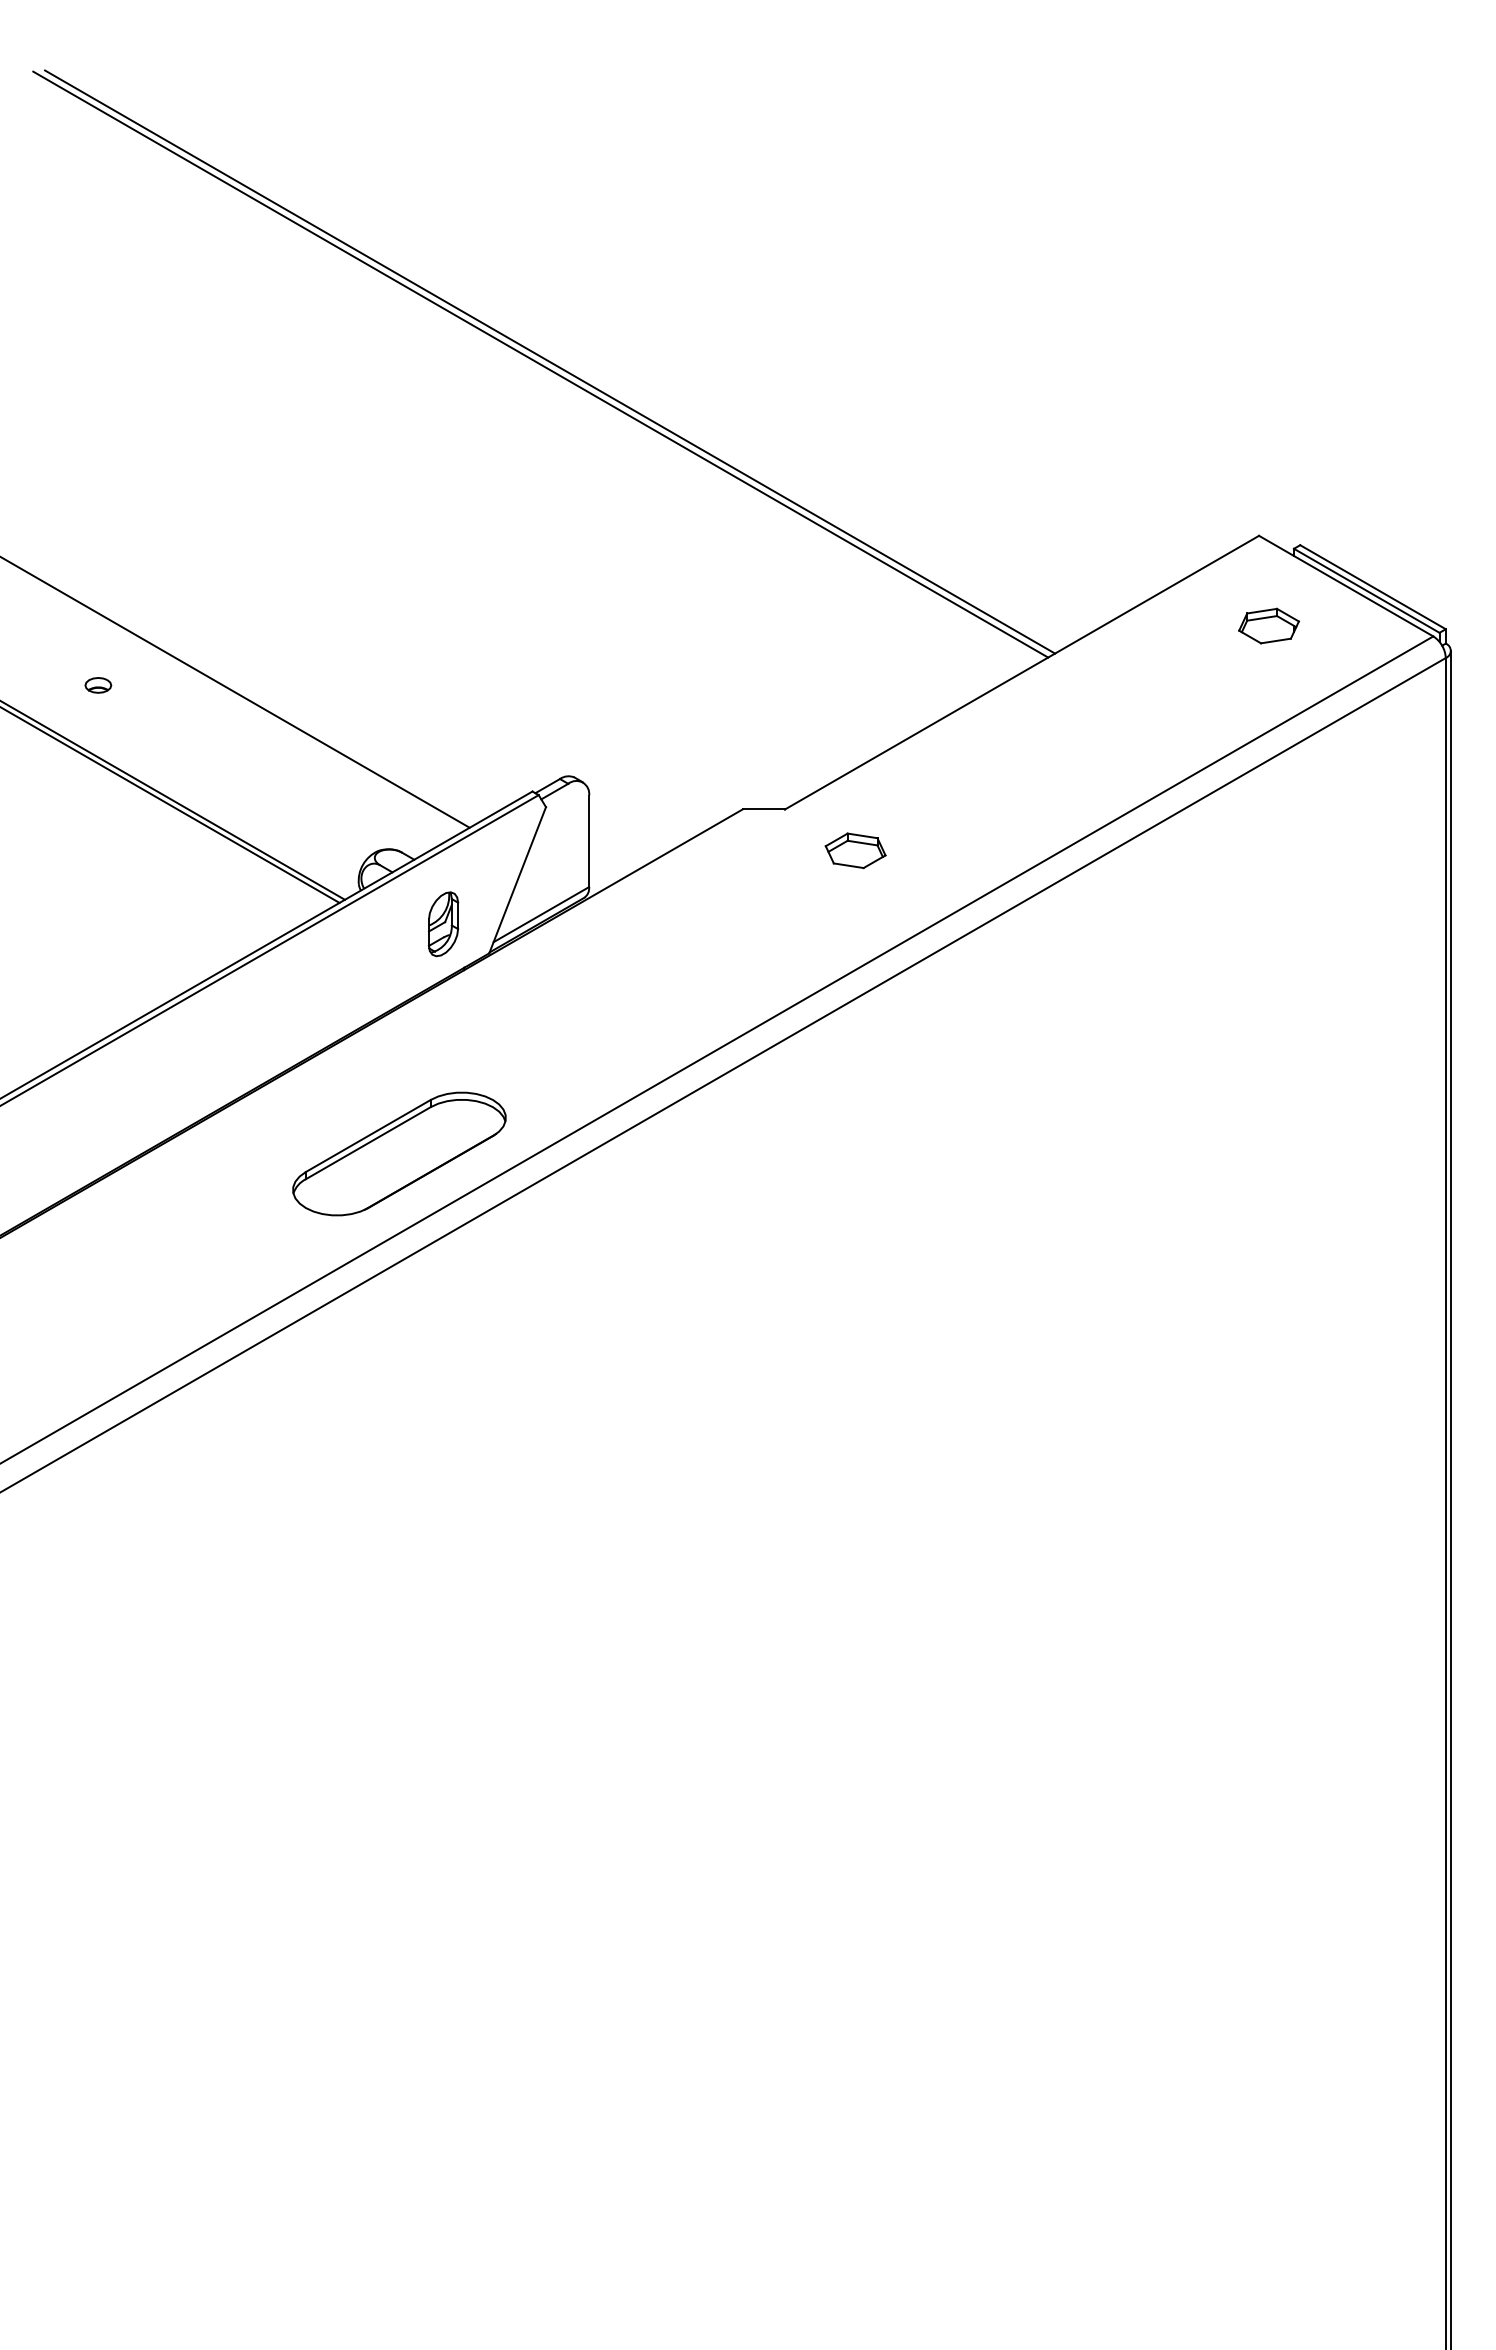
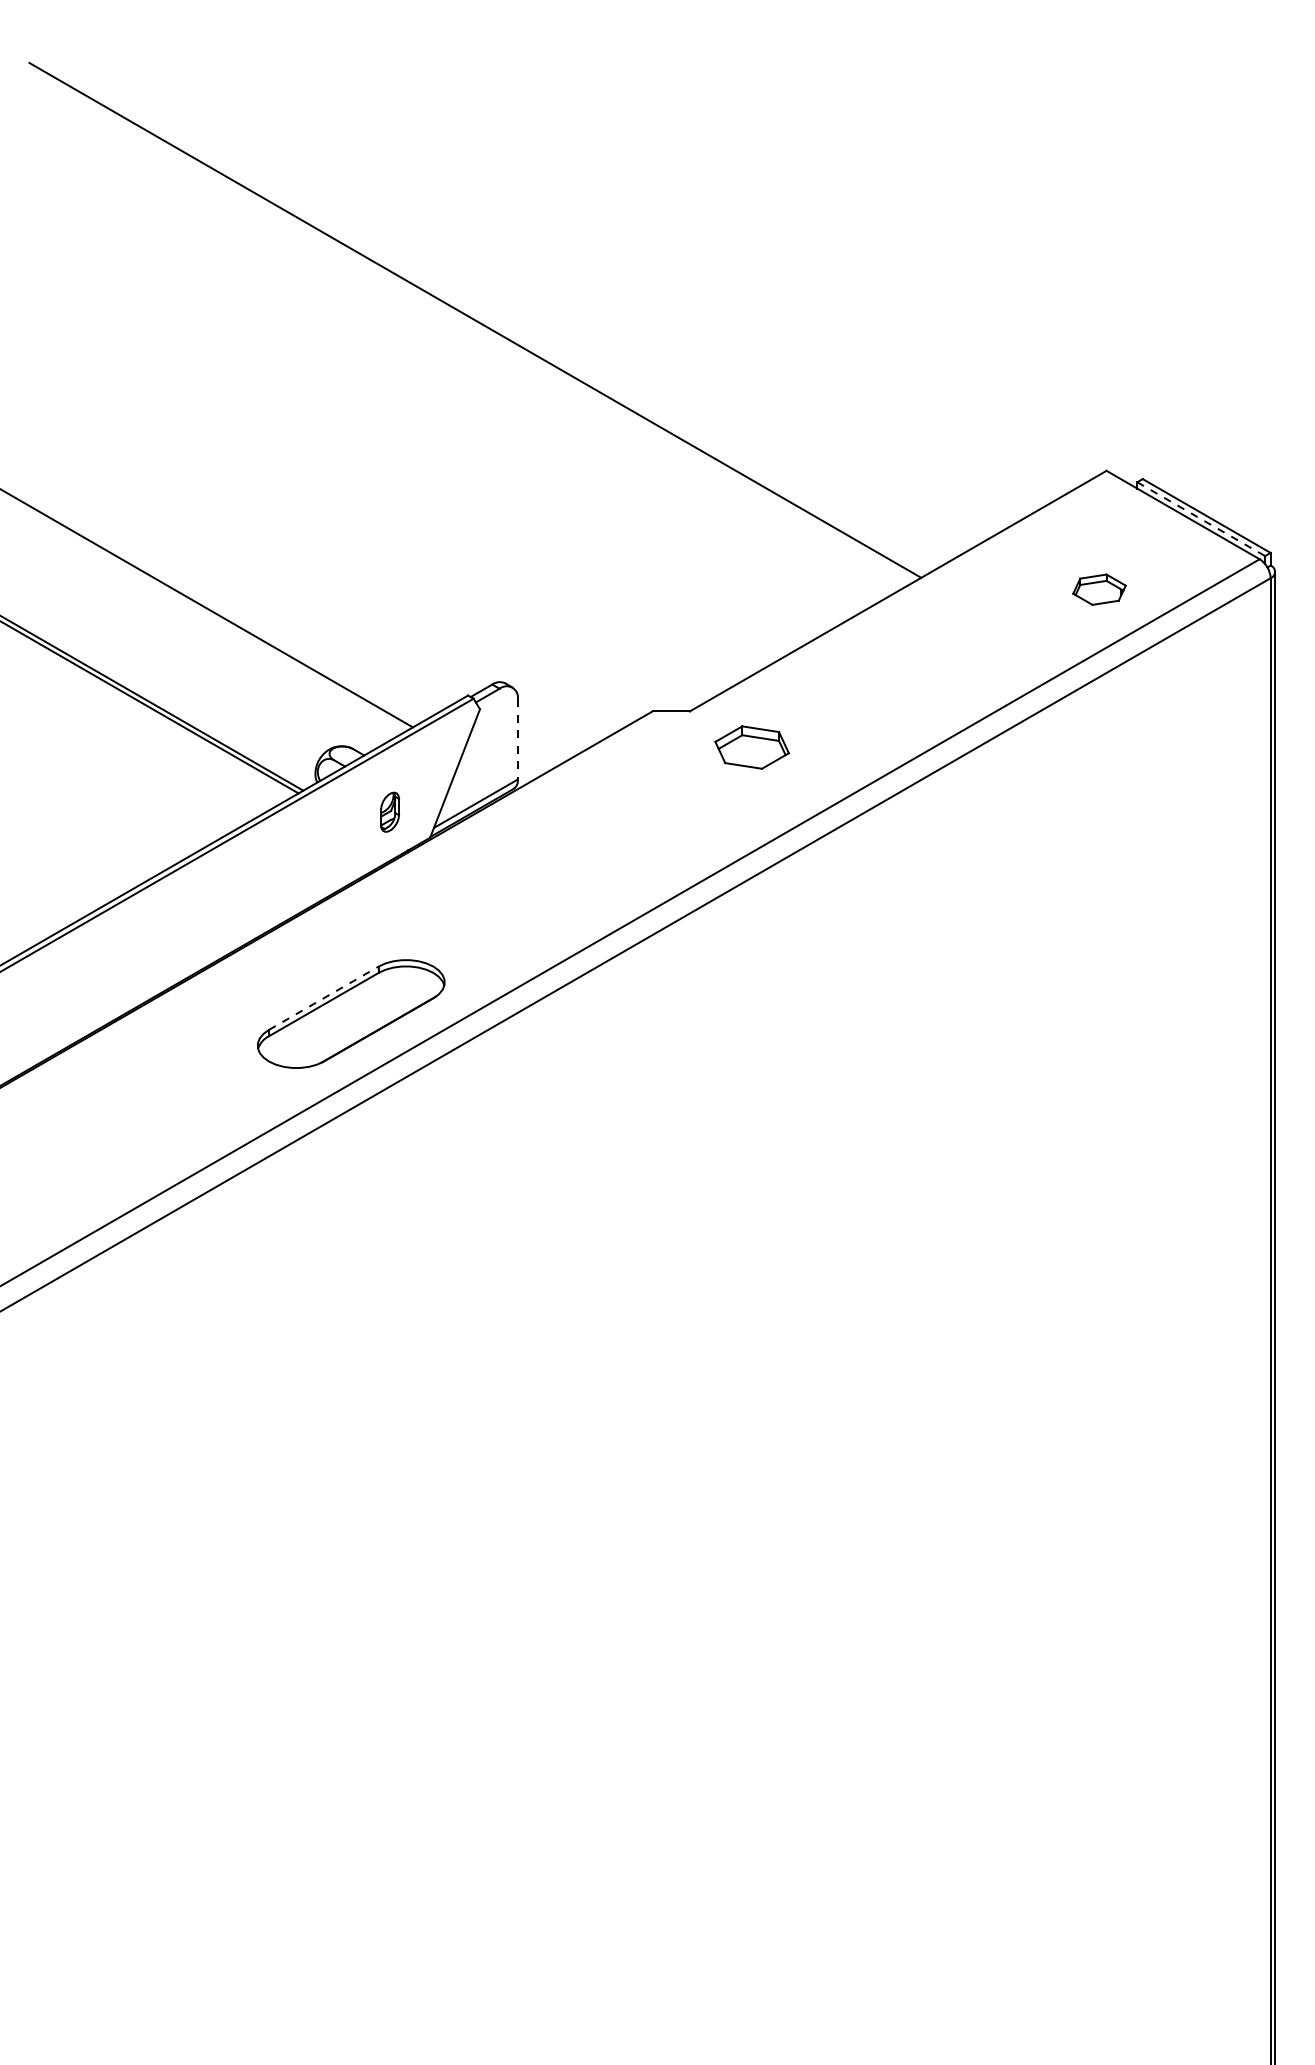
line: (550, 361) -> (483, 317), removed
line: (1367, 591) -> (1201, 519), solid -> dashed
part: (1268, 625) -> (1099, 589), moved
part: (98, 685) -> (86, 602), removed
line: (589, 841) -> (518, 739), solid -> dashed
part: (855, 850) -> (751, 747), size x1.4
part: (443, 924) -> (389, 812), size x0.7
line: (368, 1135) -> (324, 997), solid -> dashed

